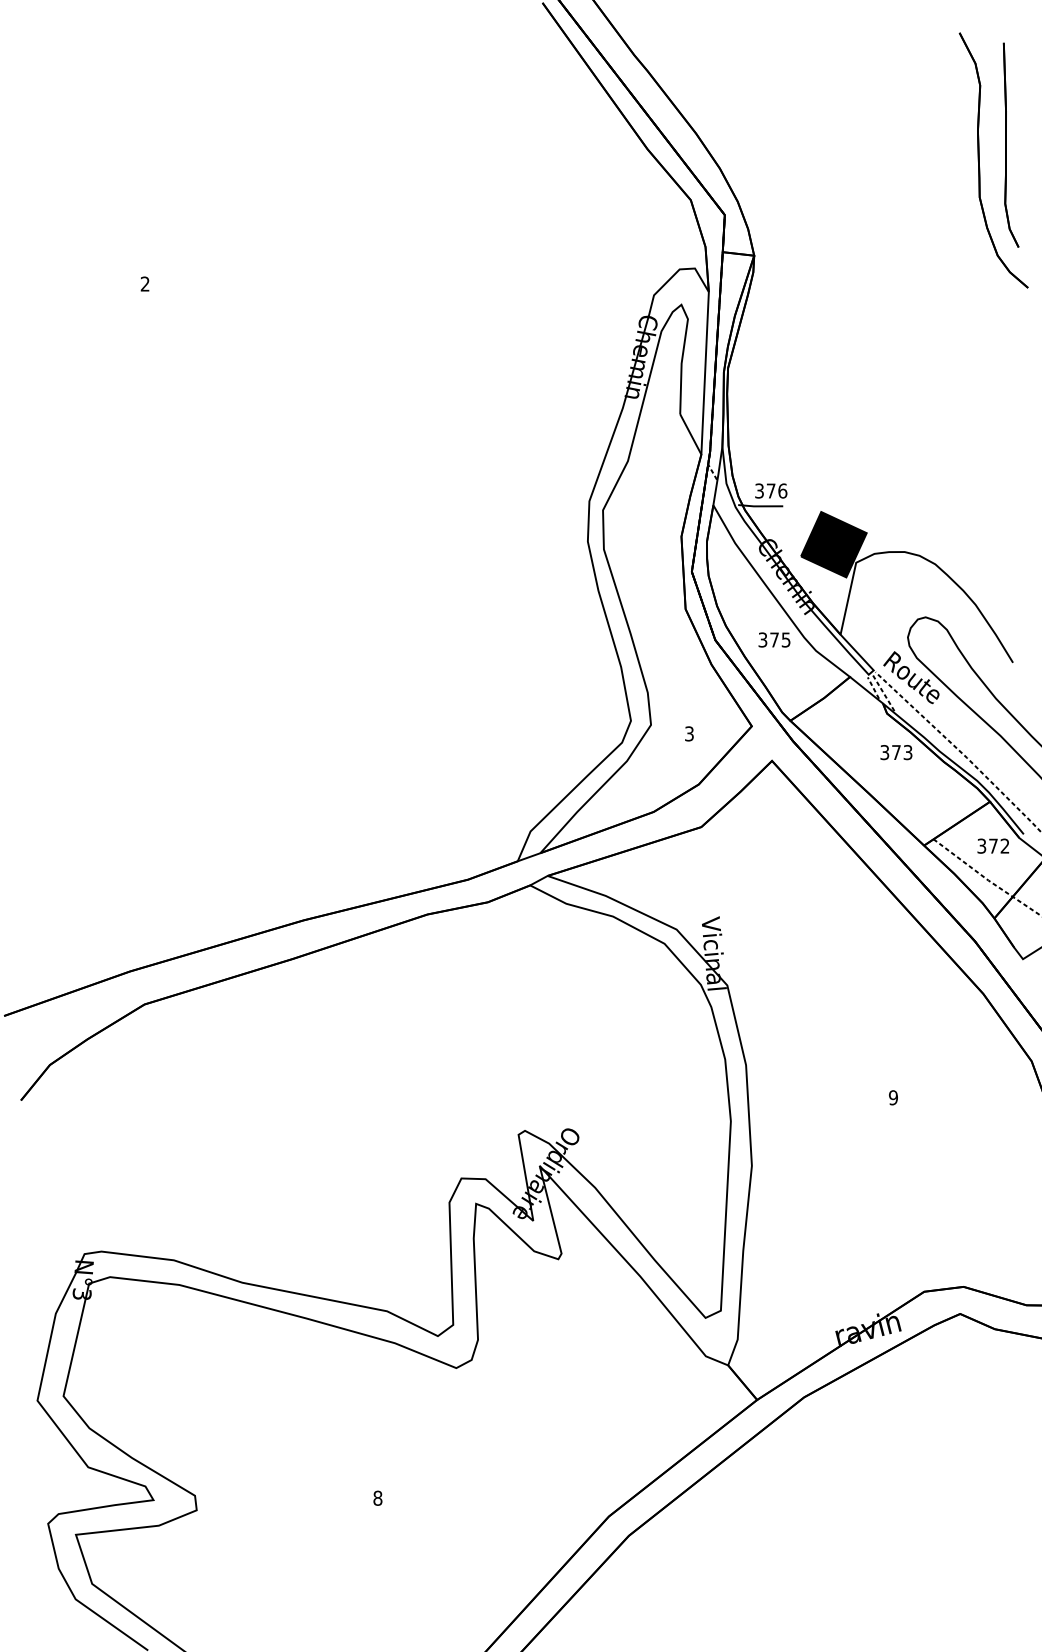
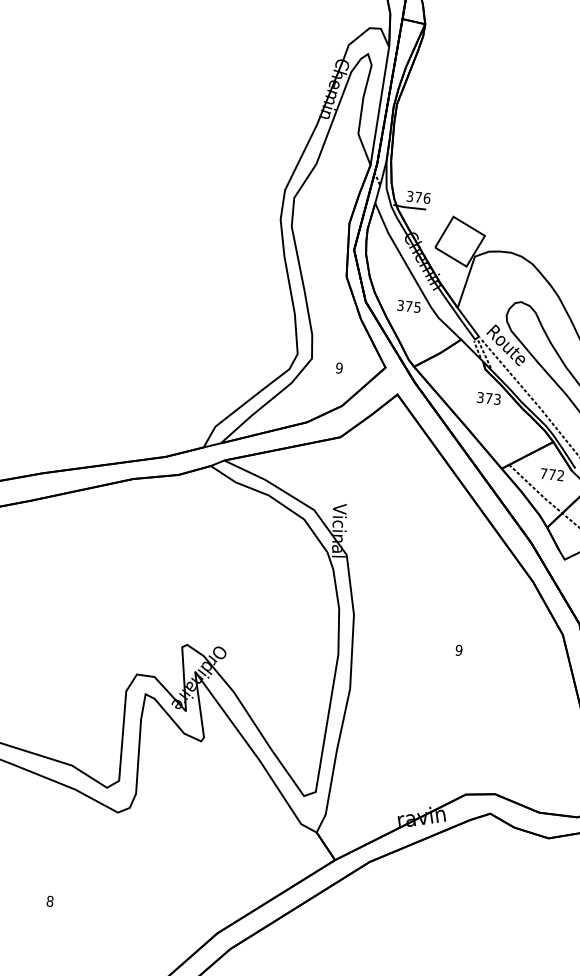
fill: (833, 544) -> (459, 241), removed
text: (688, 733) -> (338, 367), 3 -> 9
text: (981, 845) -> (543, 473), 372 -> 772

